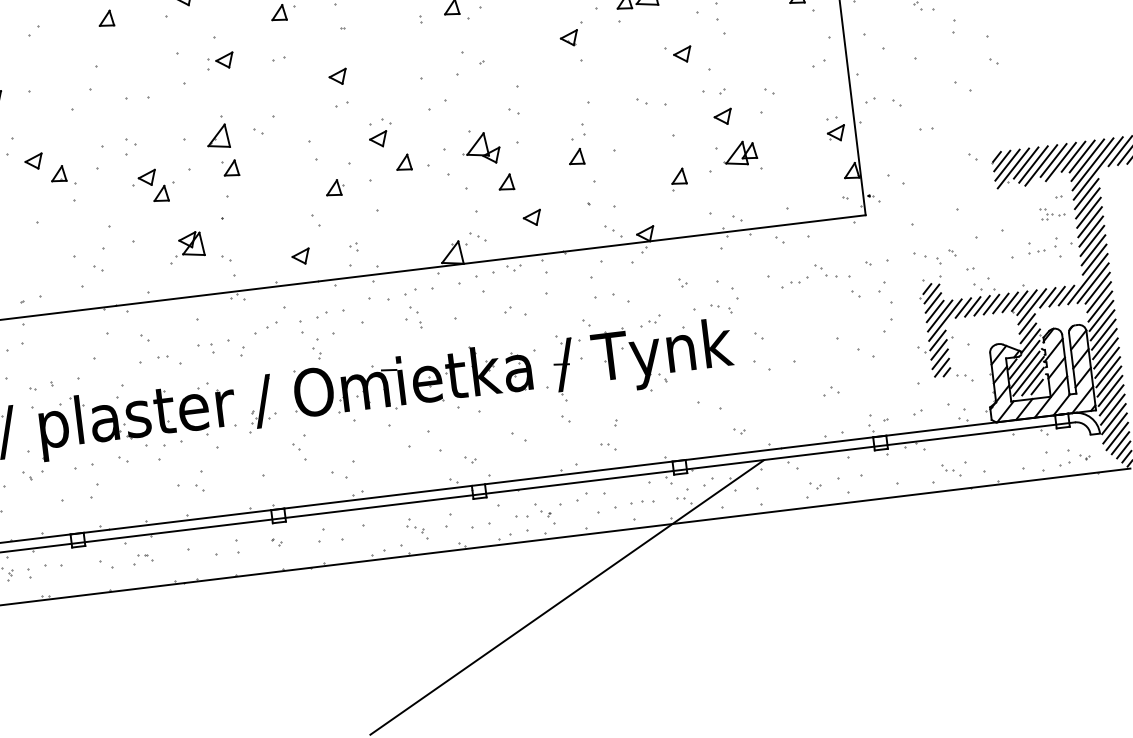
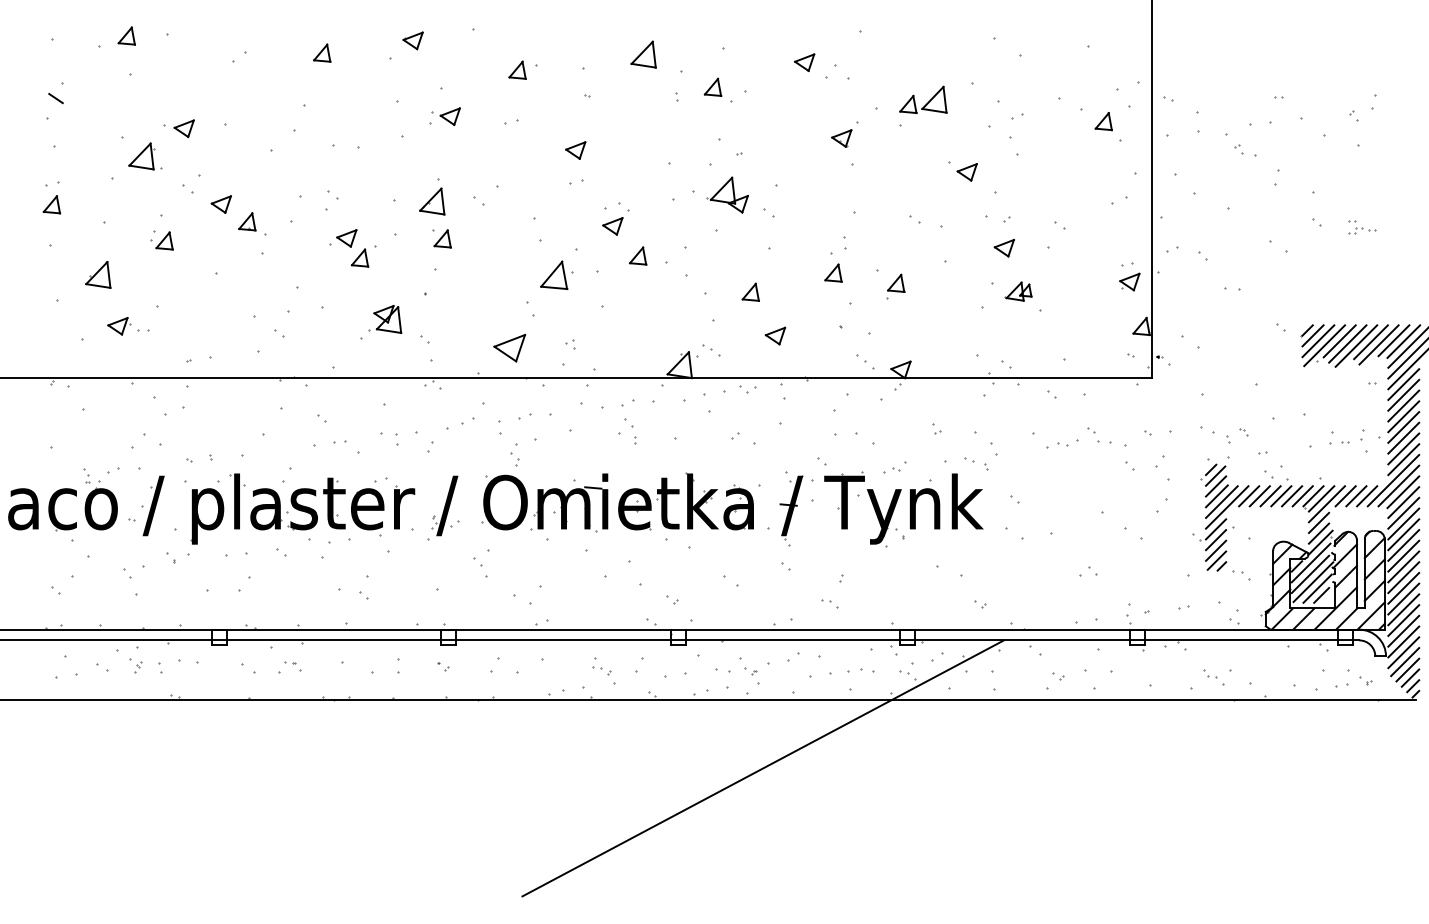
part: (481, 148) -> (727, 194), moved
part: (740, 153) -> (1018, 291), size x0.7
part: (678, 179) -> (895, 286), moved
part: (335, 187) -> (557, 274), size x1.6
part: (1052, 213) -> (1362, 227), moved
part: (300, 256) -> (508, 347), size x1.6

